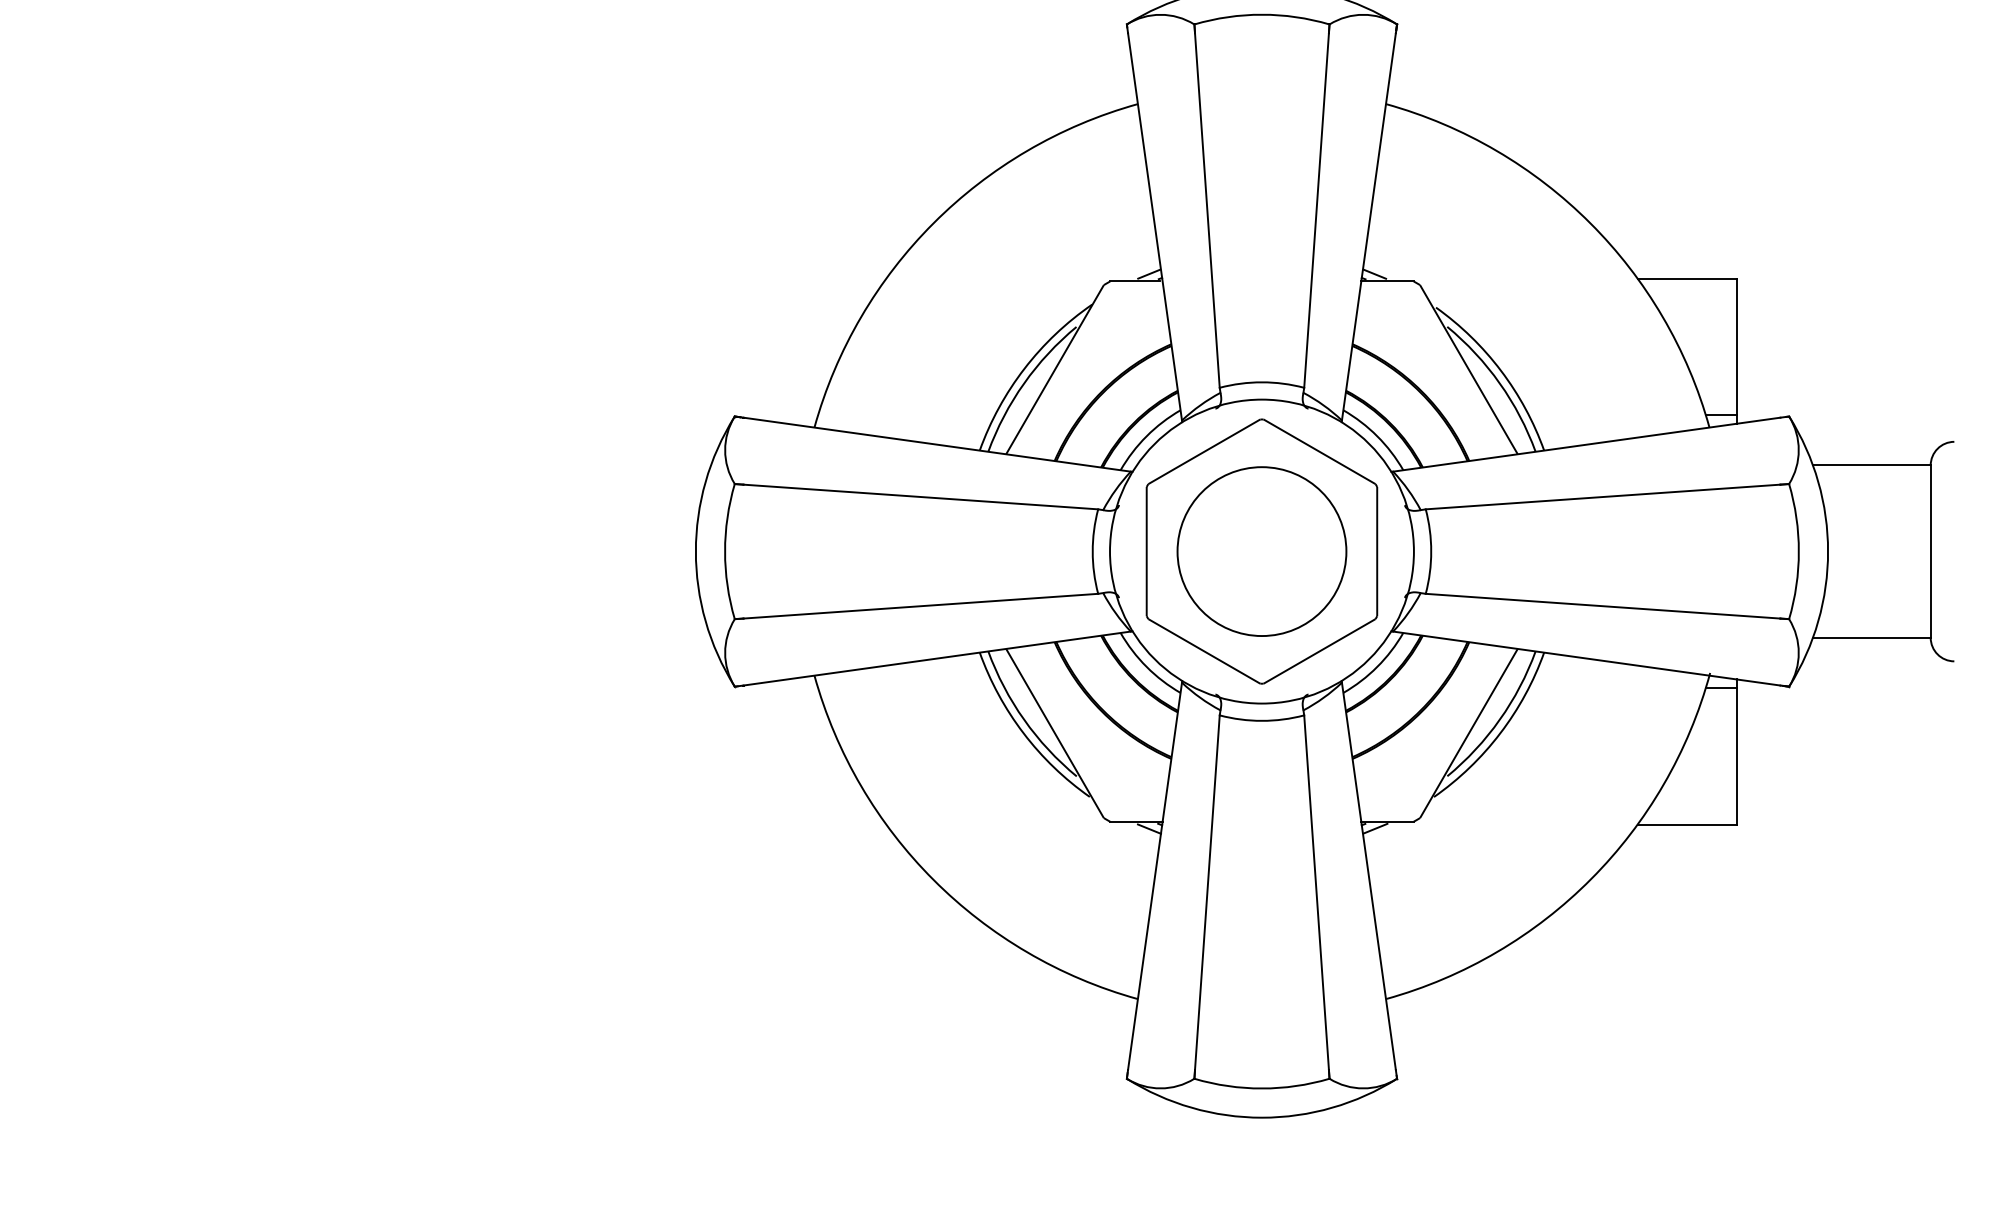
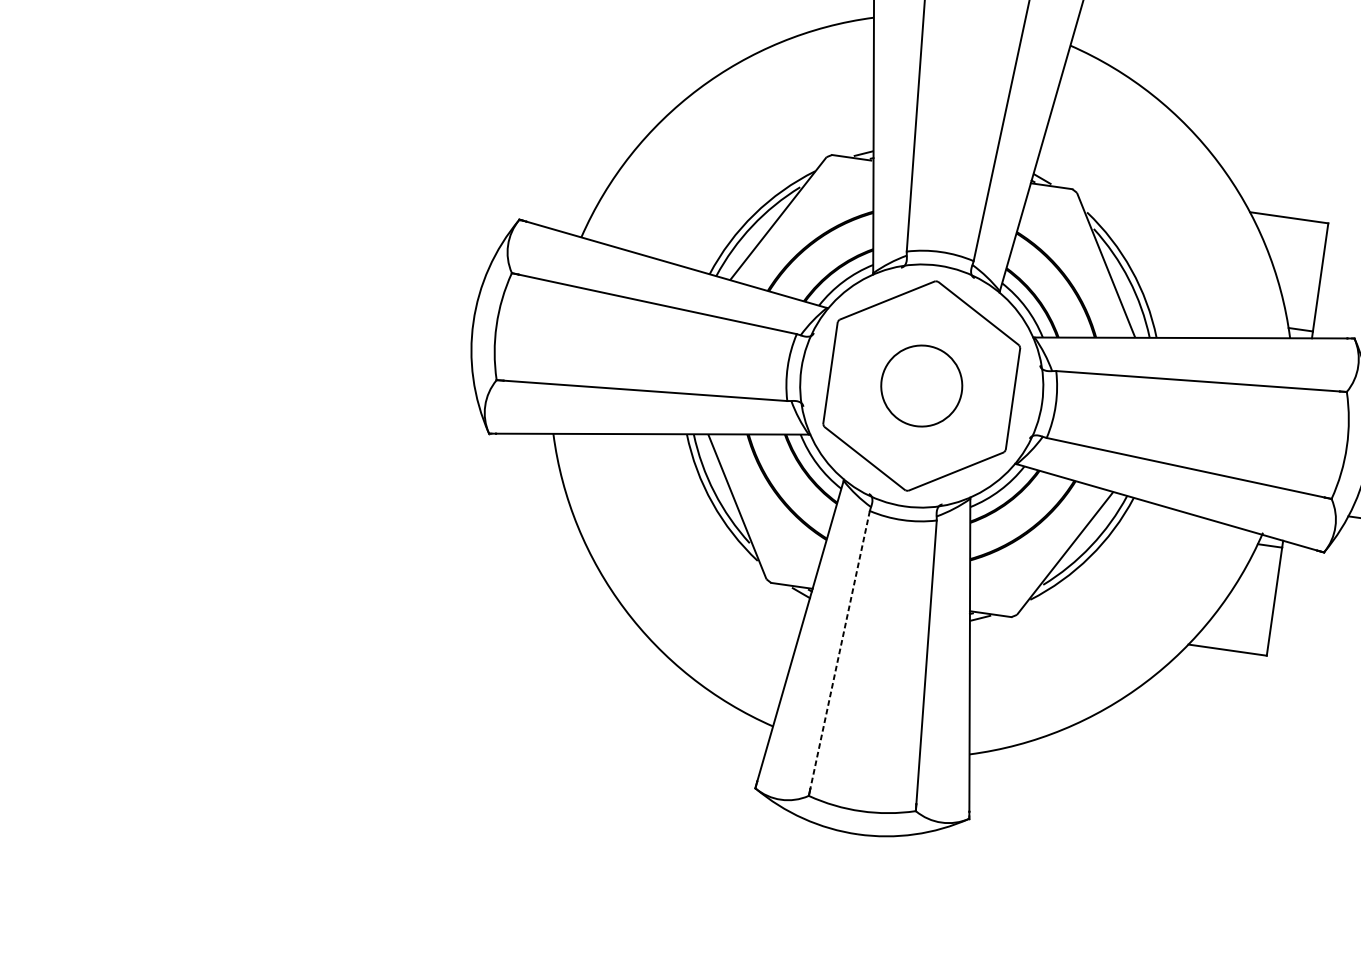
circle: (1261, 551) -> (921, 385), size x0.6
line: (1207, 892) -> (840, 649), solid -> dashed

